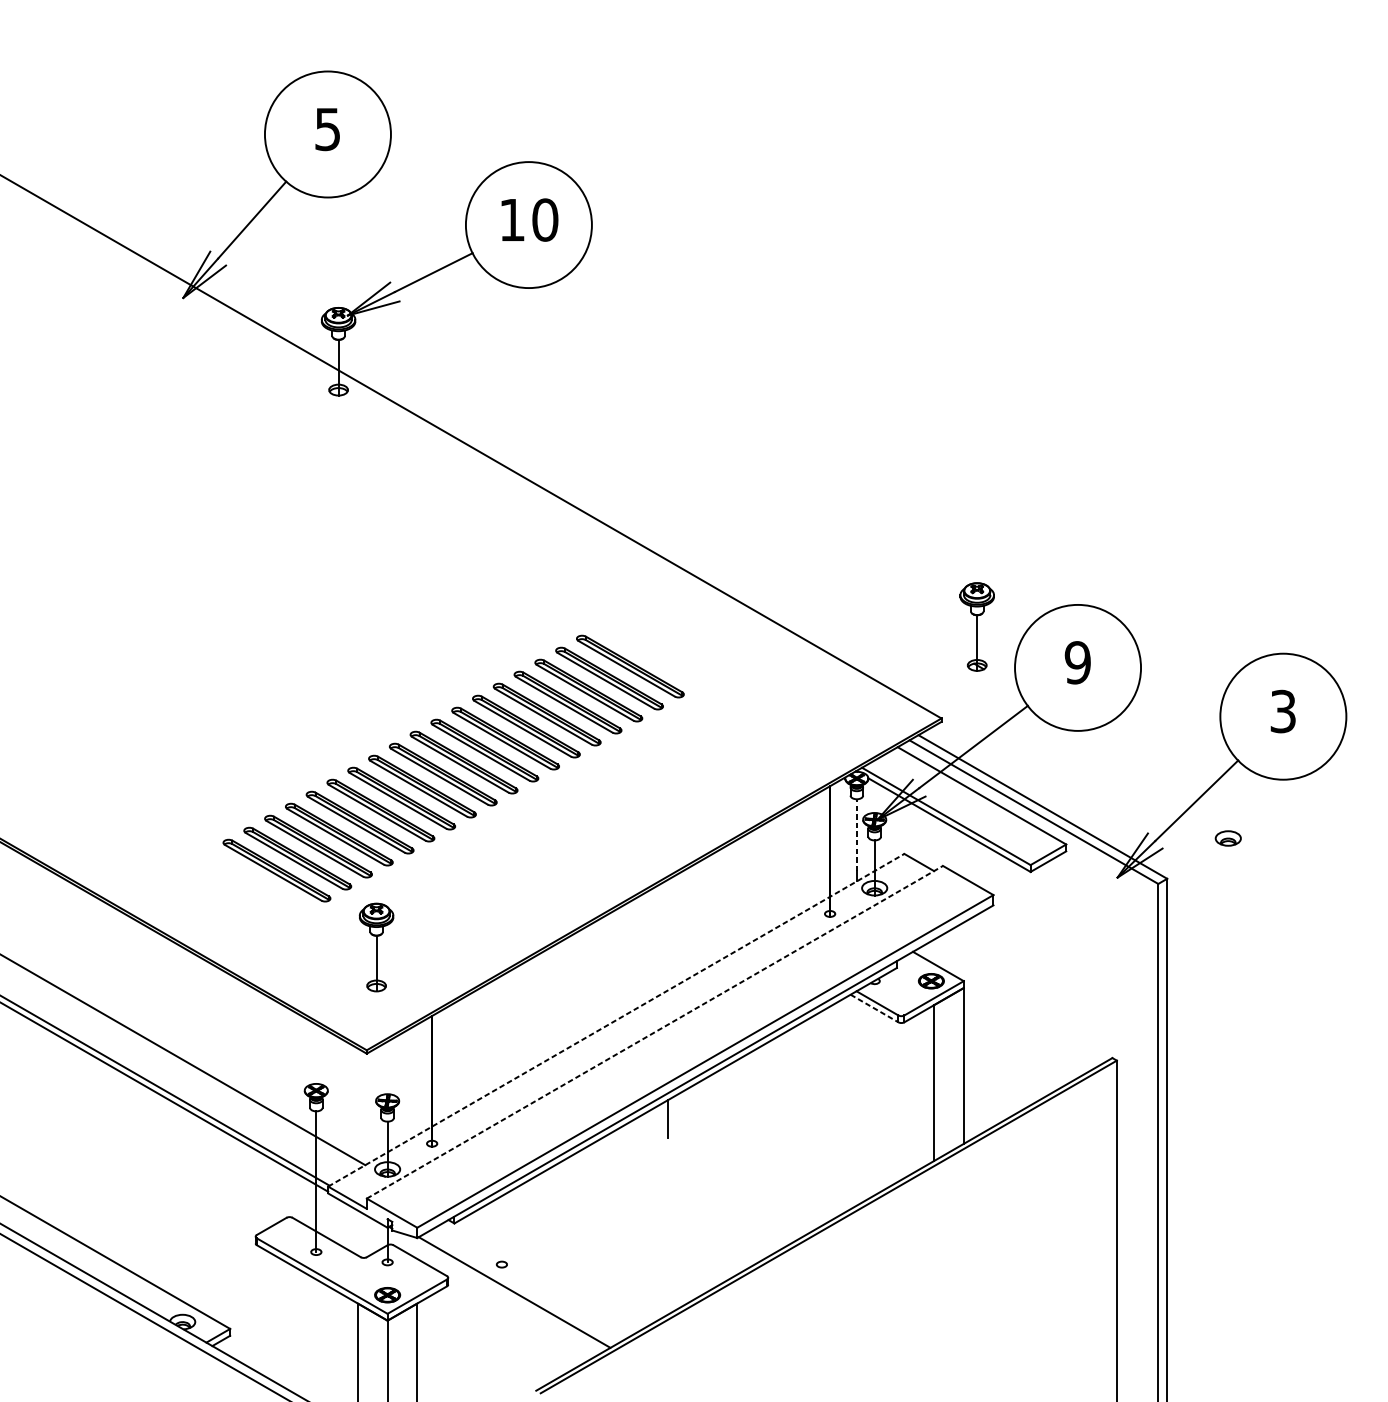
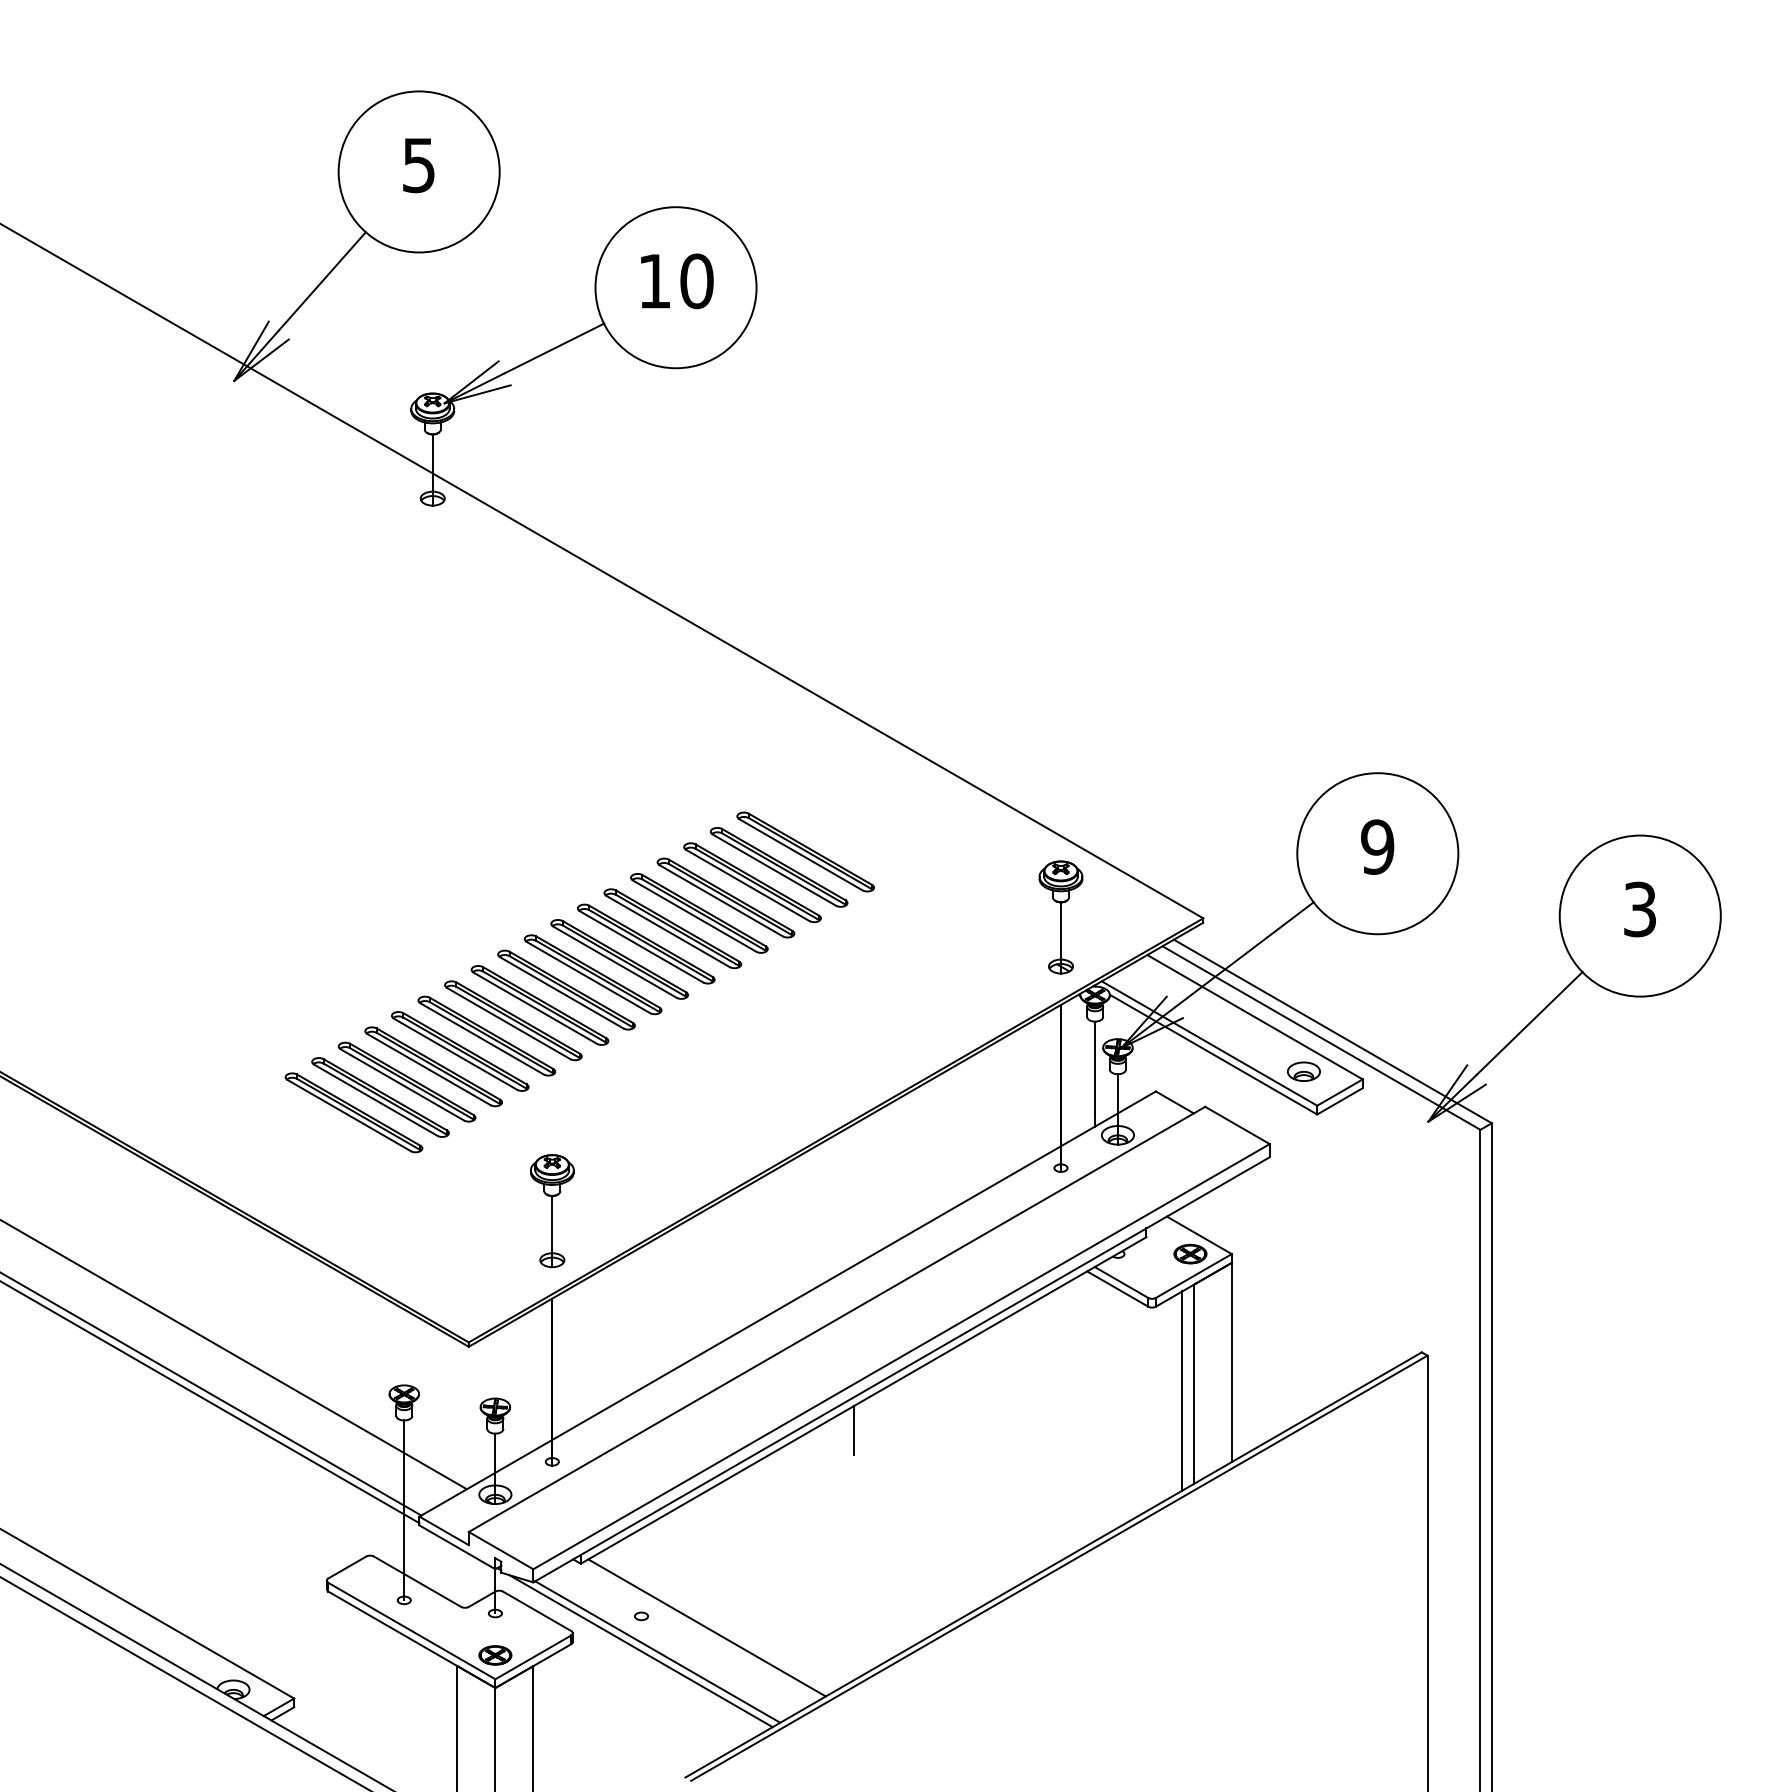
part: (976, 627) -> (1060, 917), moved
line: (857, 835) -> (1095, 1067), dashed -> solid
part: (1227, 838) -> (1303, 1071), moved
part: (376, 947) -> (552, 1211), moved
line: (875, 1008) -> (1118, 1289), dashed -> solid
line: (616, 1019) -> (788, 1303), dashed -> solid
line: (655, 1032) -> (837, 1319), dashed -> solid
line: (925, 1087) -> (1182, 1390), added
line: (552, 1273) -> (706, 1627), added
line: (501, 1292) -> (640, 1651), added

